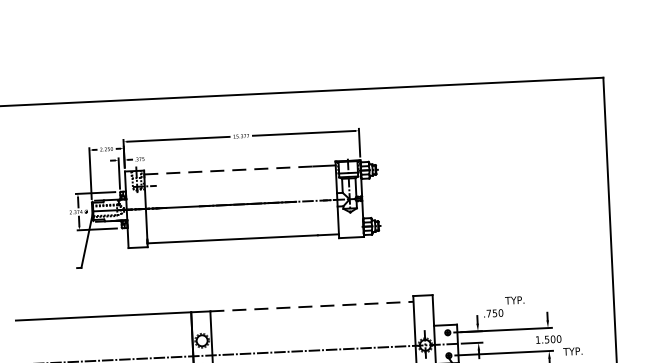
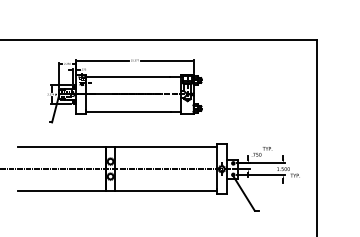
line: (229, 170) -> (128, 77), dashed -> solid
line: (312, 307) -> (166, 147), dashed -> solid

